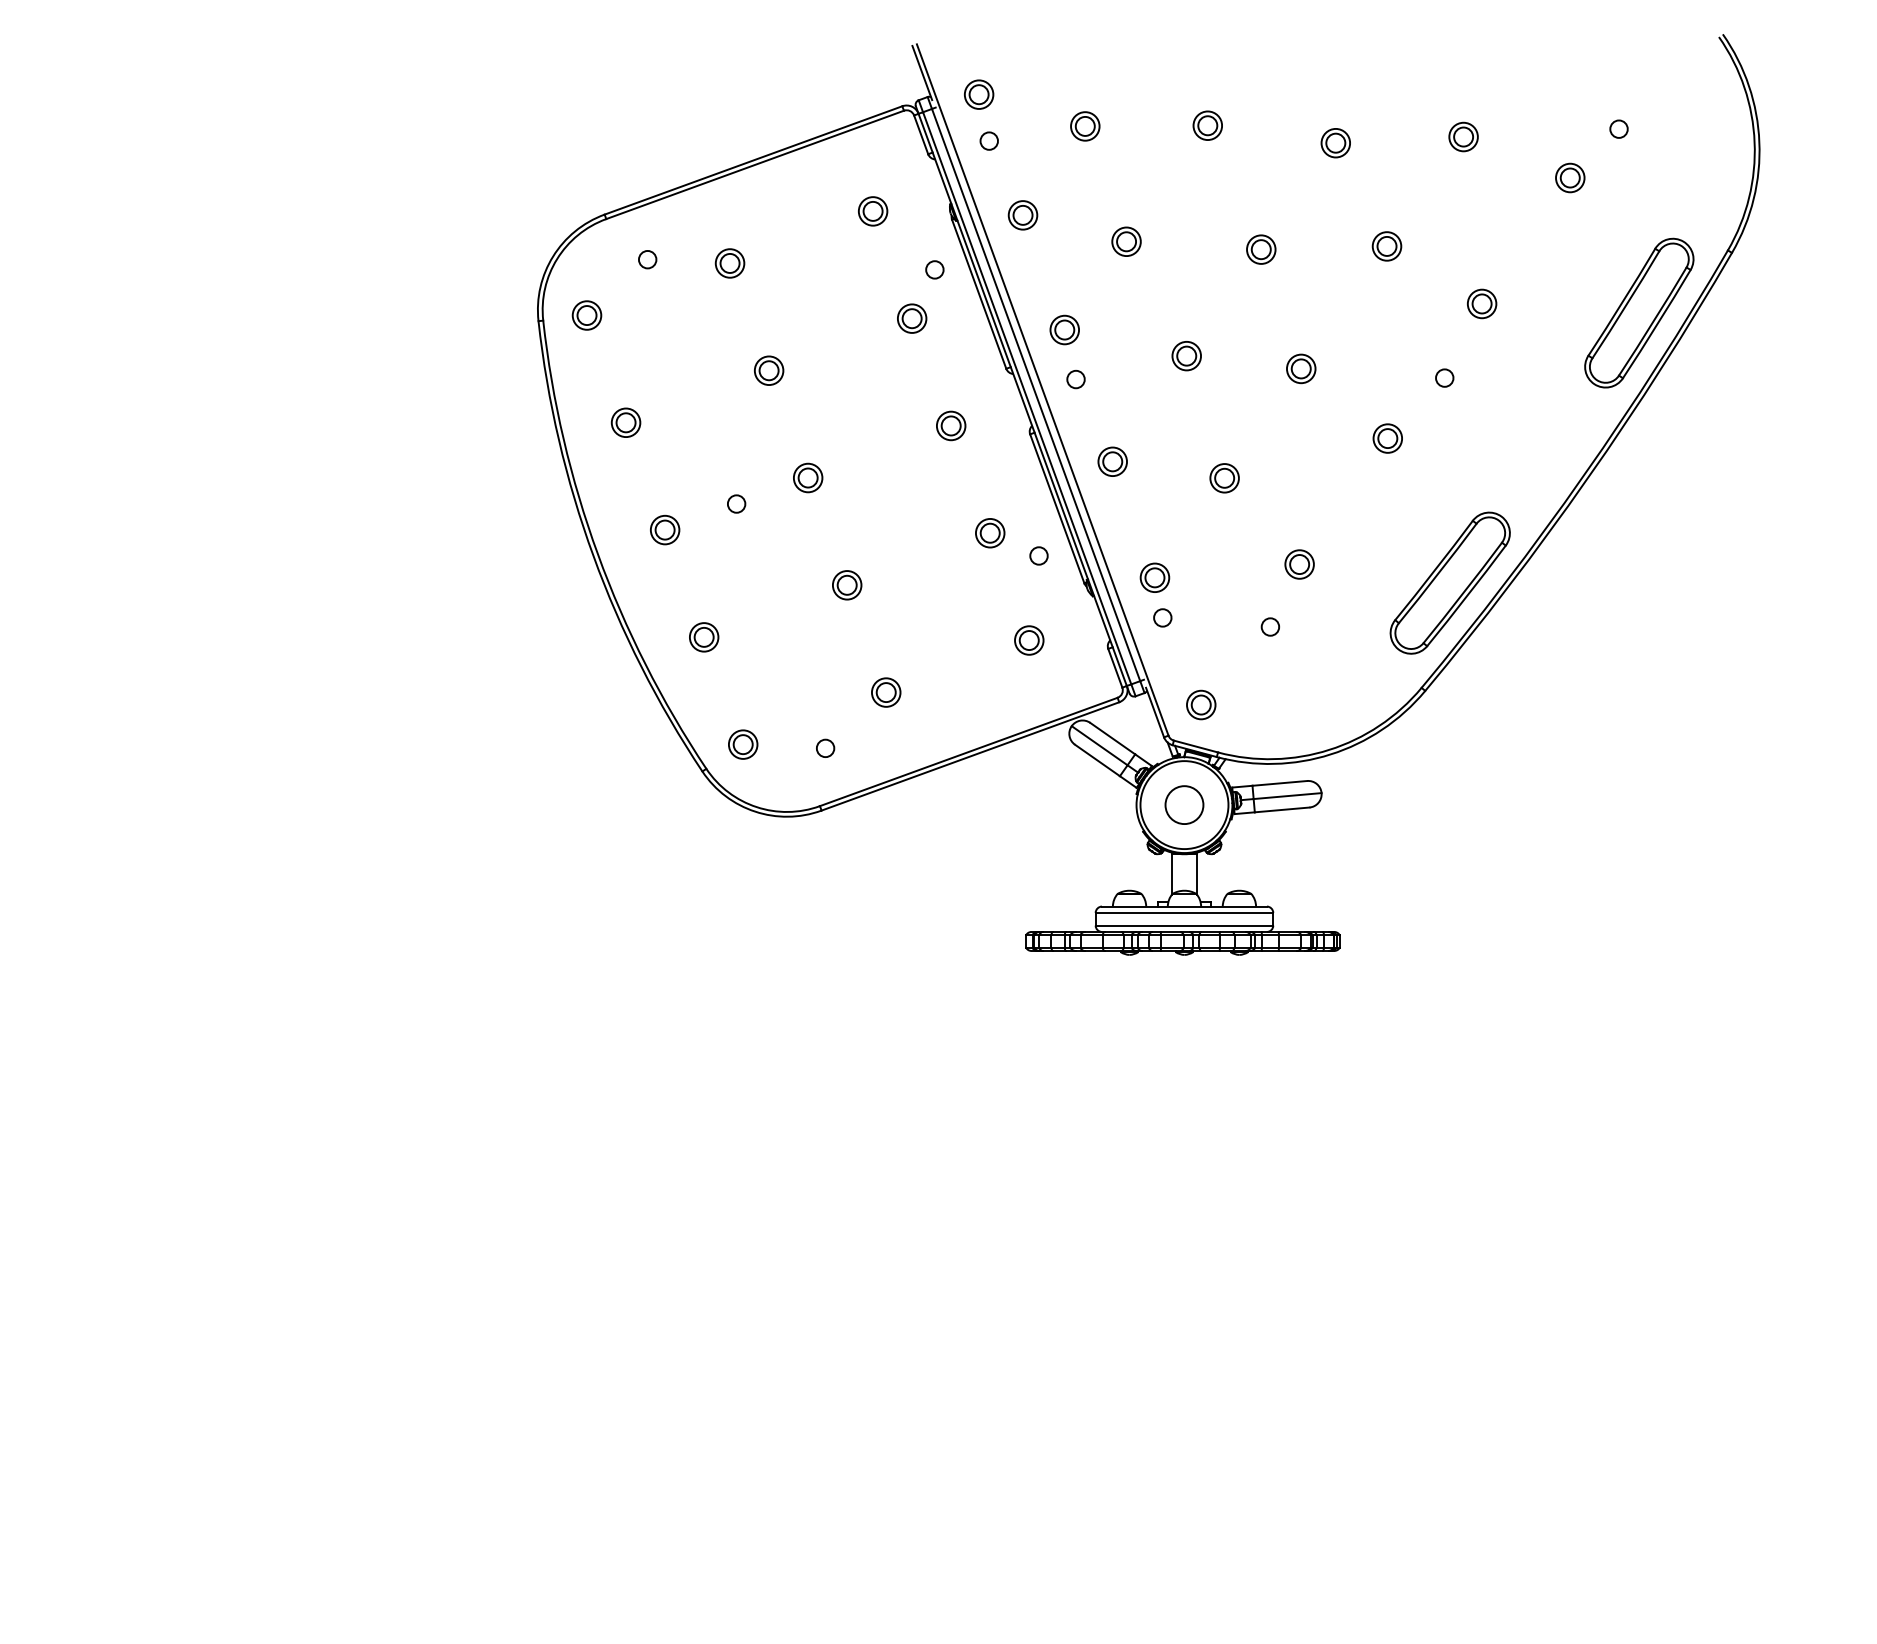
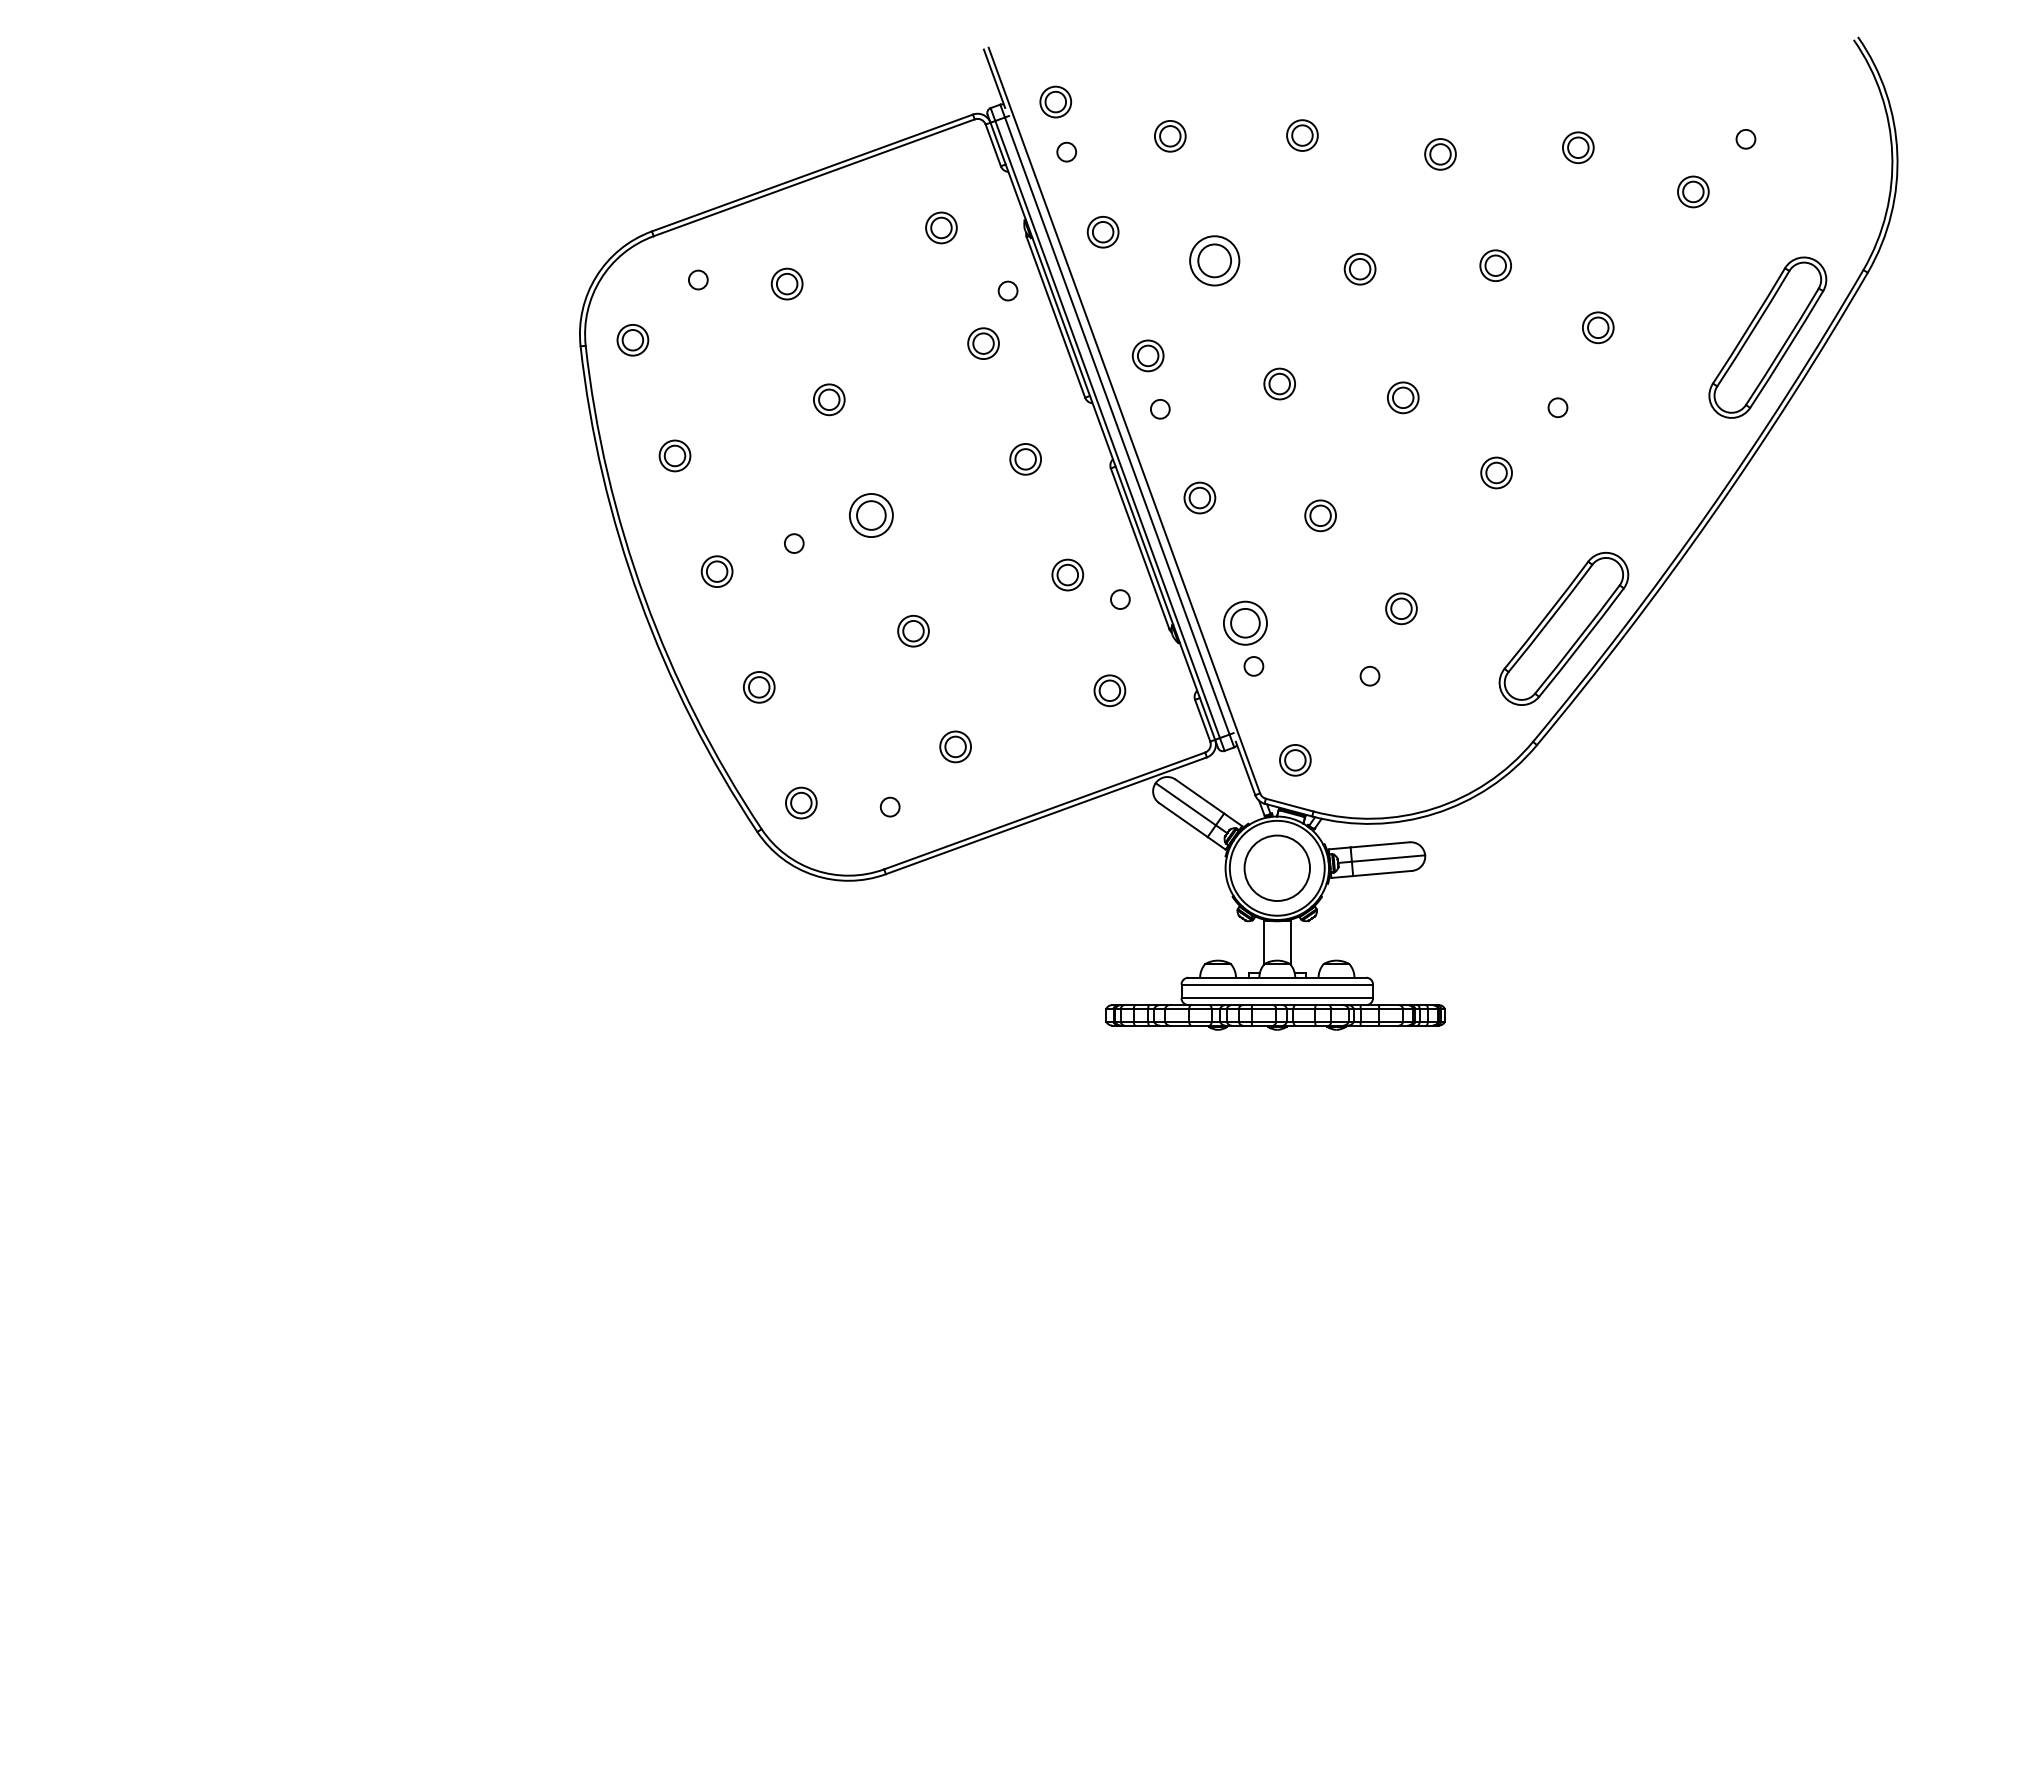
part: (1126, 241) -> (1214, 260), size x1.6
part: (808, 478) -> (871, 515), size x1.4
part: (1155, 577) -> (1245, 622), size x1.4
circle: (1183, 804) -> (1276, 867), size x1.6

